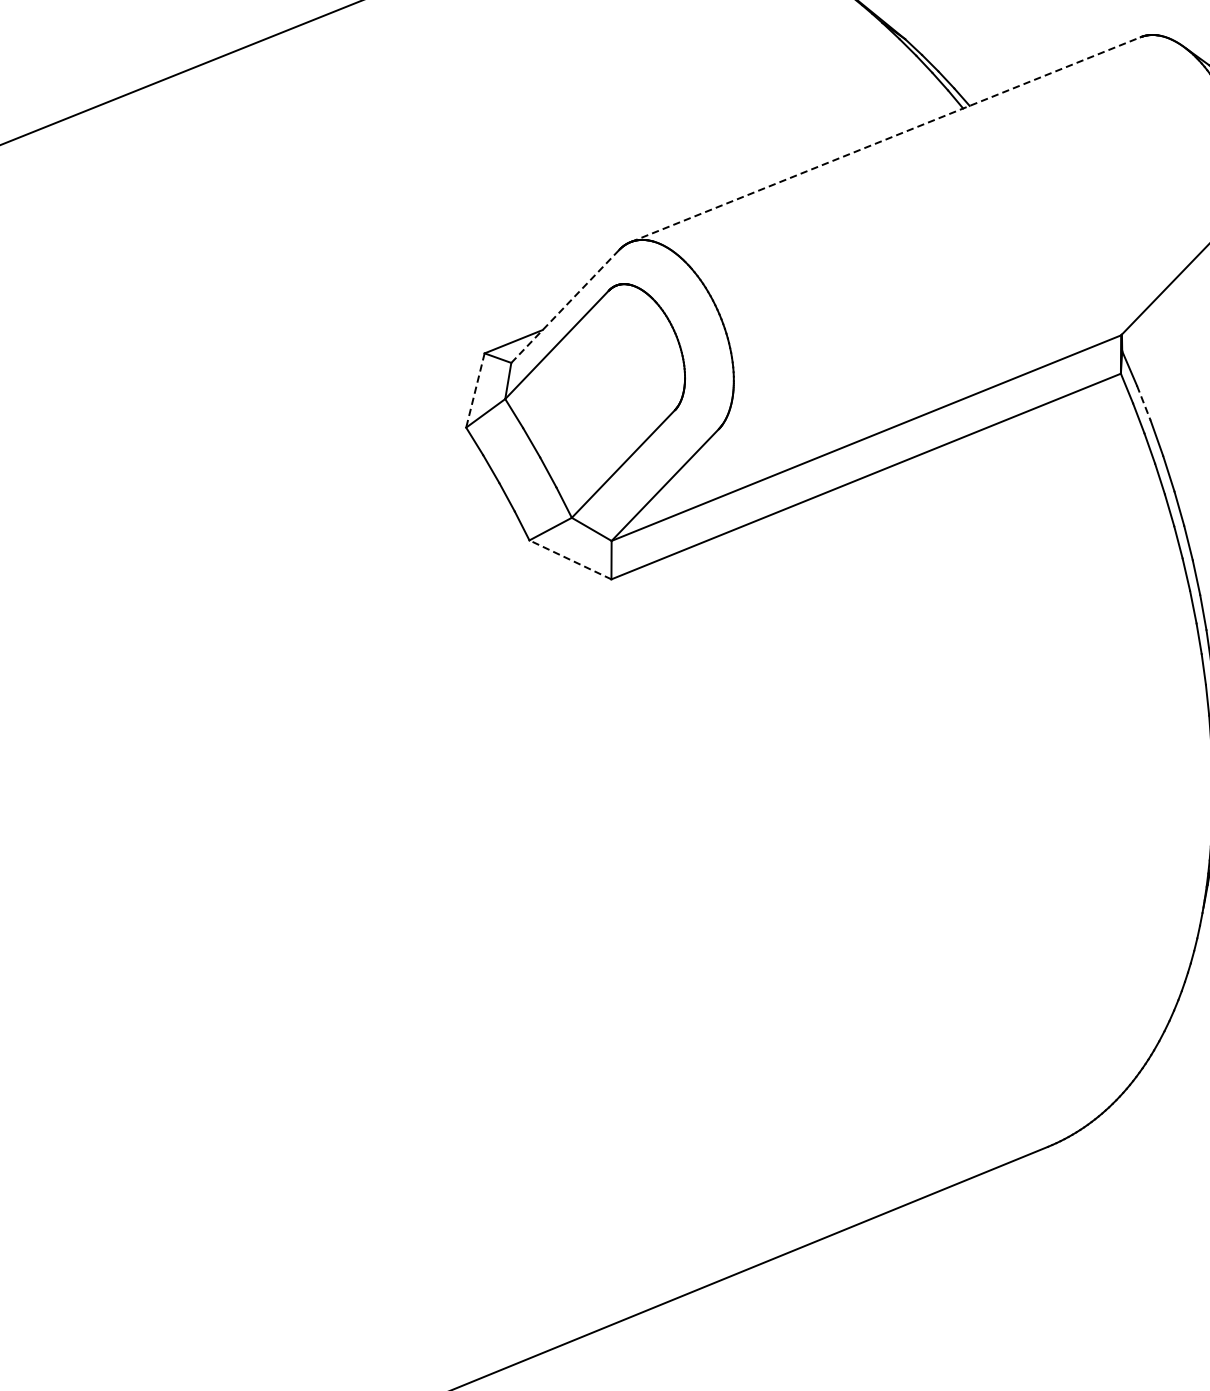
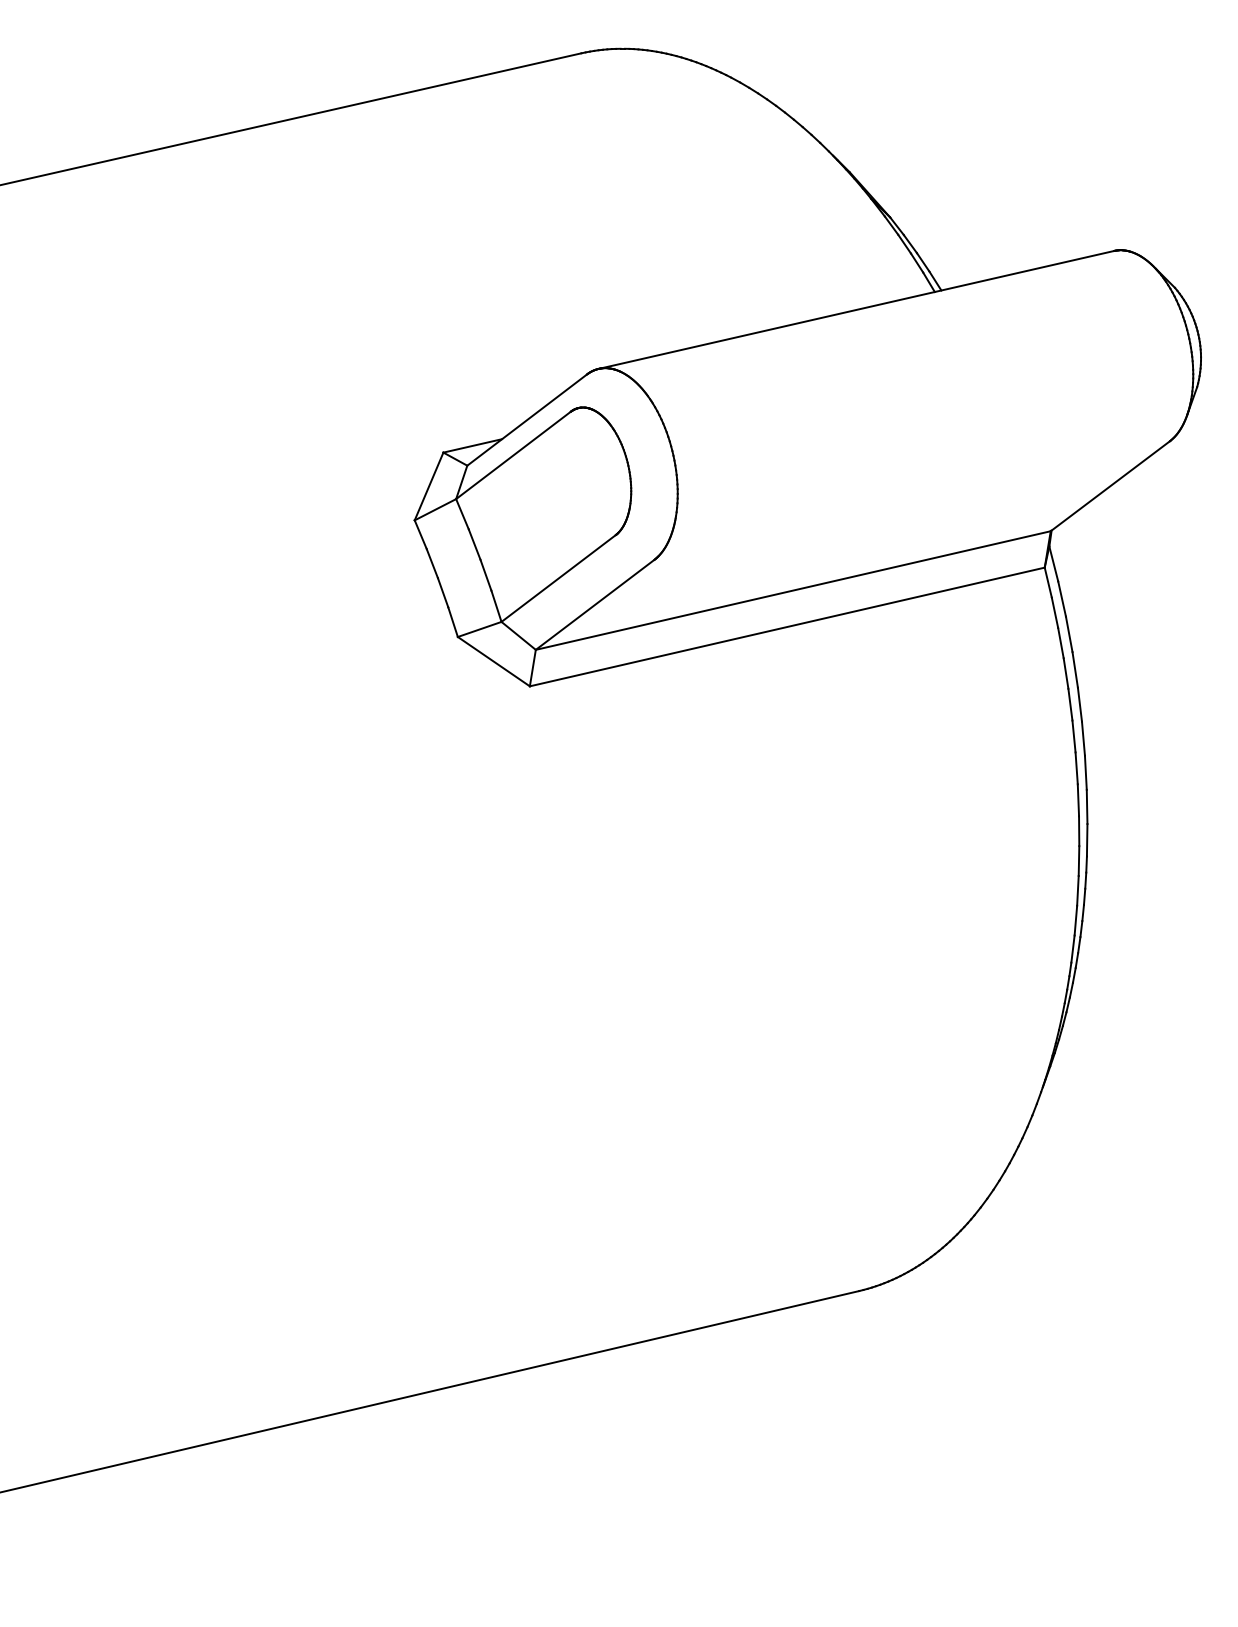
line: (886, 139) -> (857, 309), dashed -> solid
line: (565, 305) -> (527, 419), dashed -> solid
line: (475, 390) -> (429, 486), dashed -> solid
line: (1144, 403) -> (1062, 599), dashed -> solid
line: (570, 559) -> (493, 661), dashed -> solid

